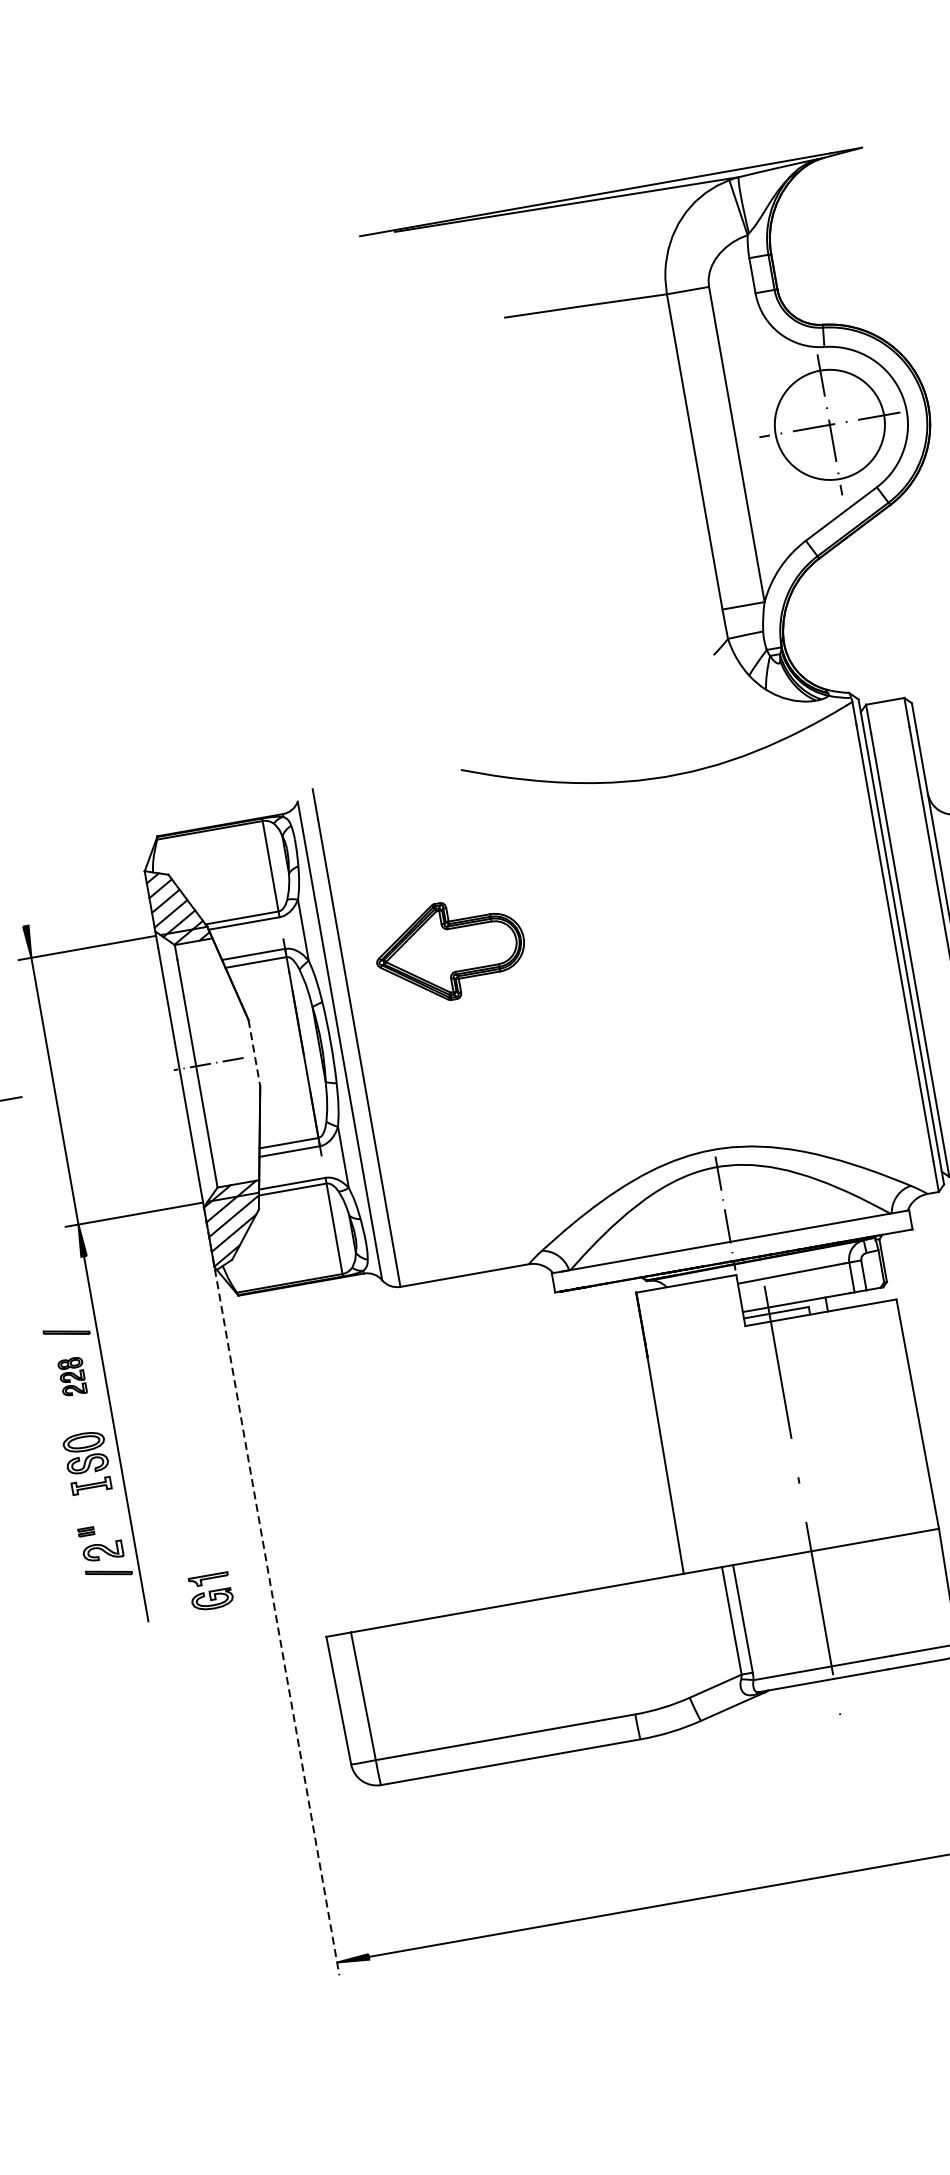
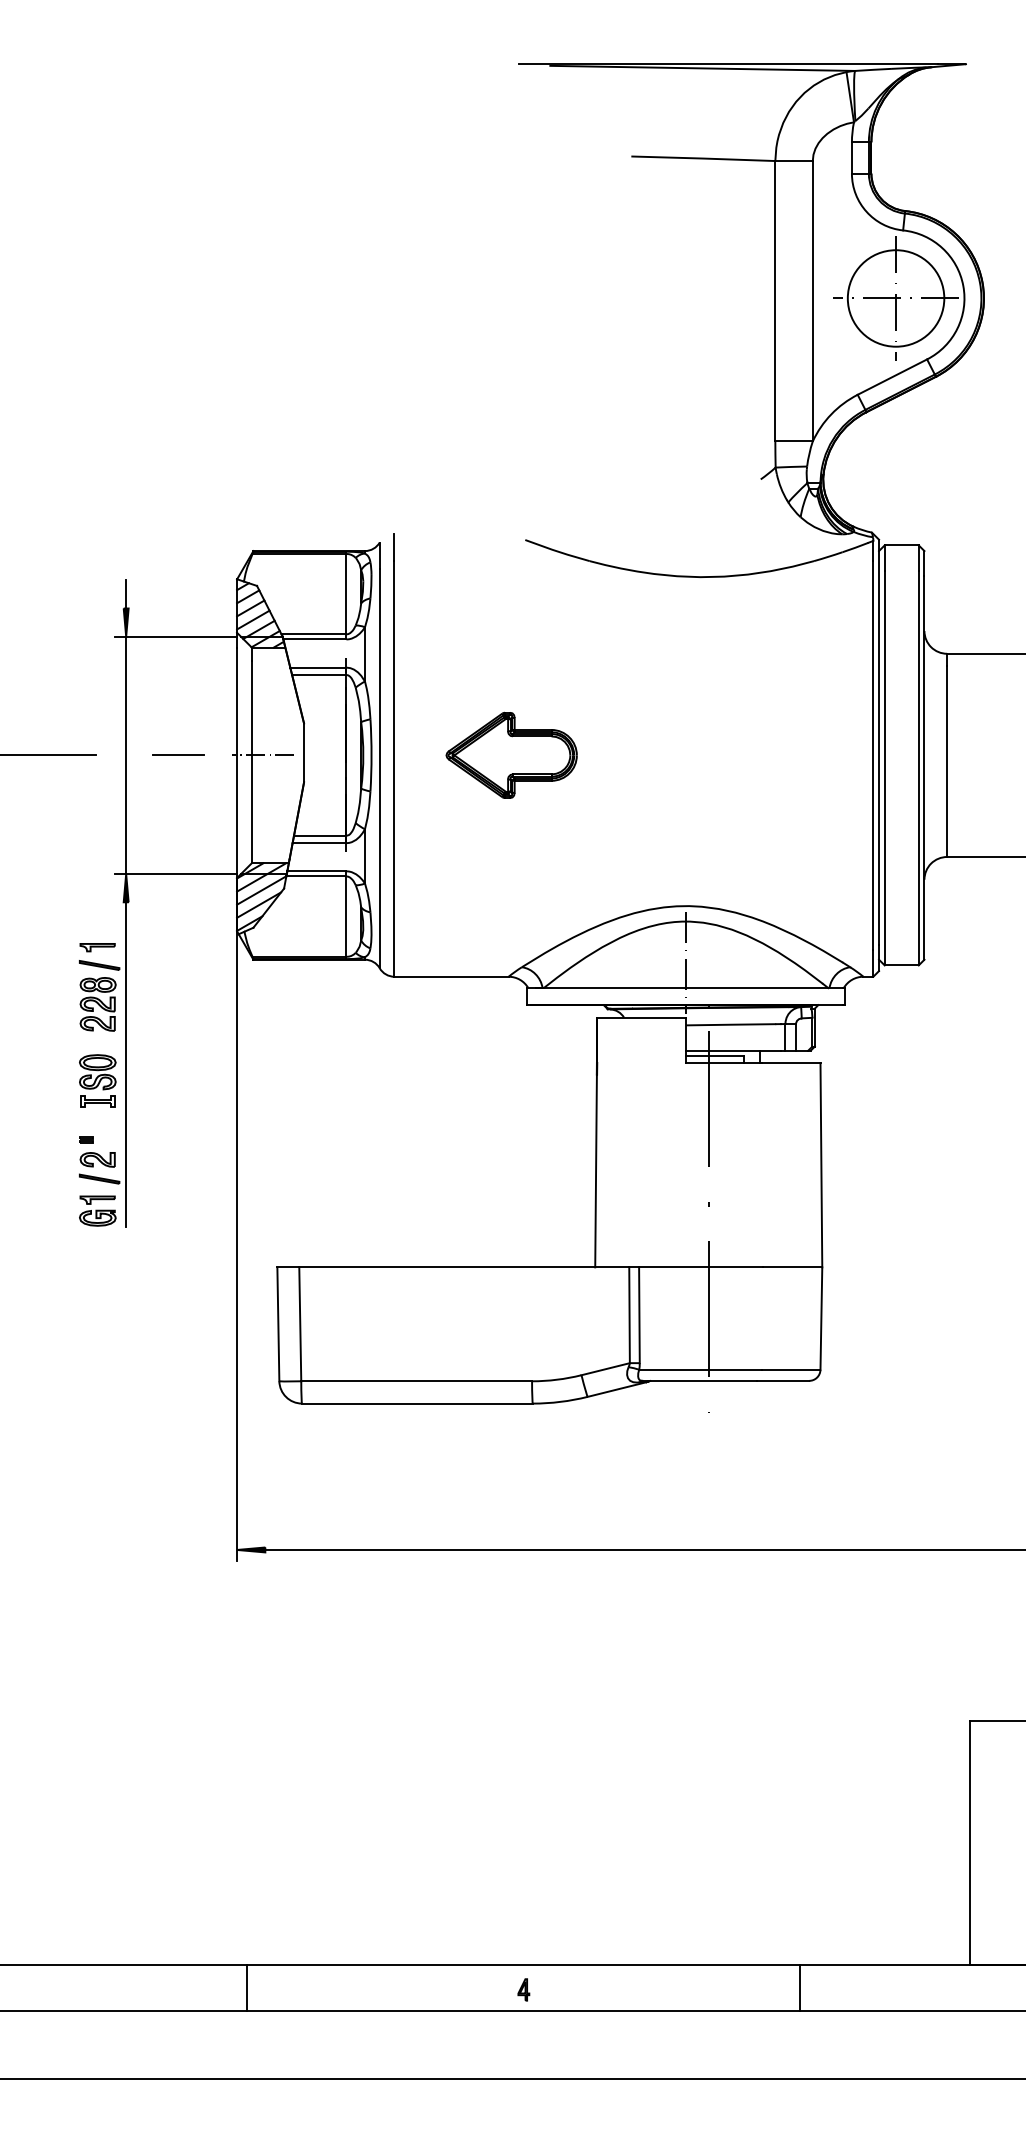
line: (23, 910) -> (126, 594), added
part: (450, 949) -> (511, 754), moved
line: (254, 1052) -> (304, 752), dashed -> solid
line: (113, 1080) -> (178, 755), added
part: (60, 1312) -> (97, 947), added
part: (72, 1376) -> (97, 1004), size x1.67
line: (272, 1590) -> (237, 1219), dashed -> solid
part: (210, 1591) -> (97, 1210), moved

